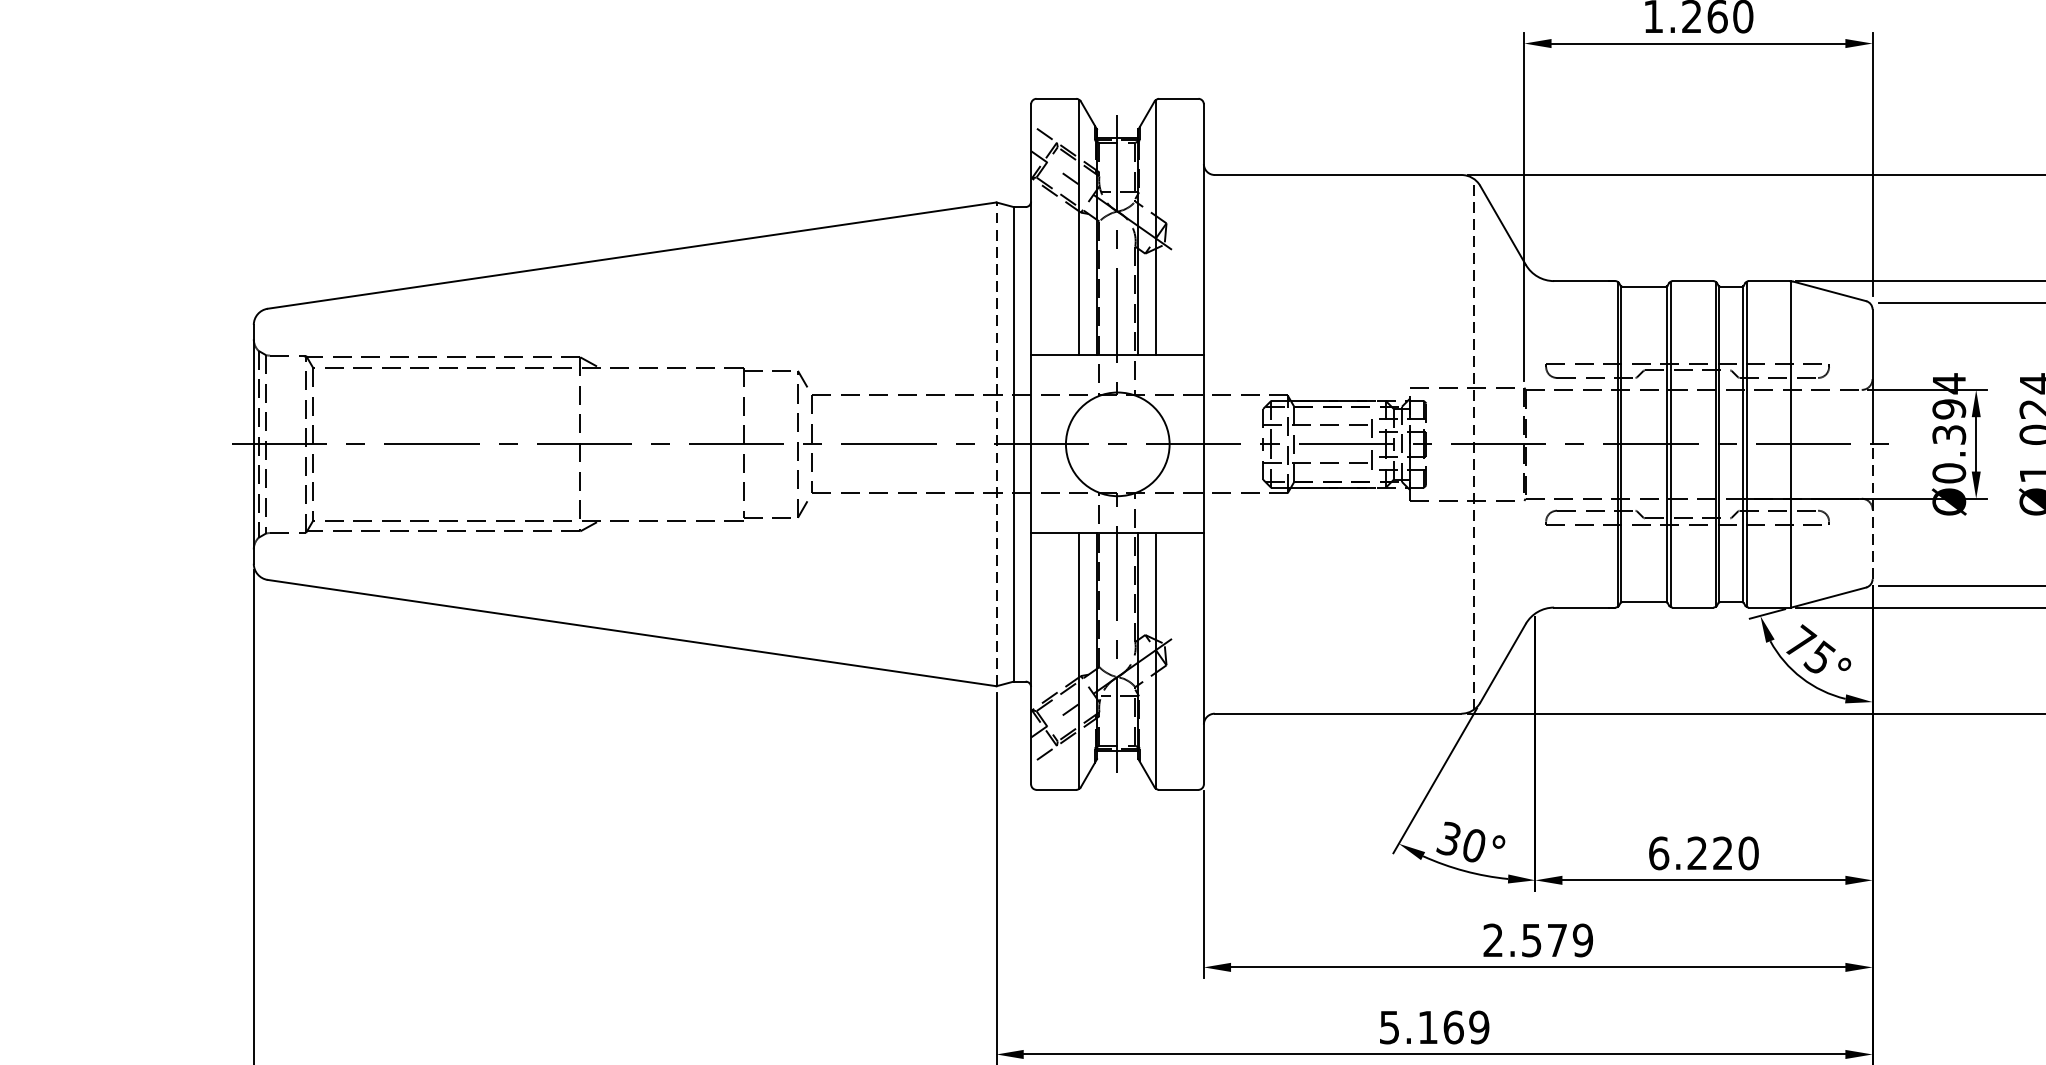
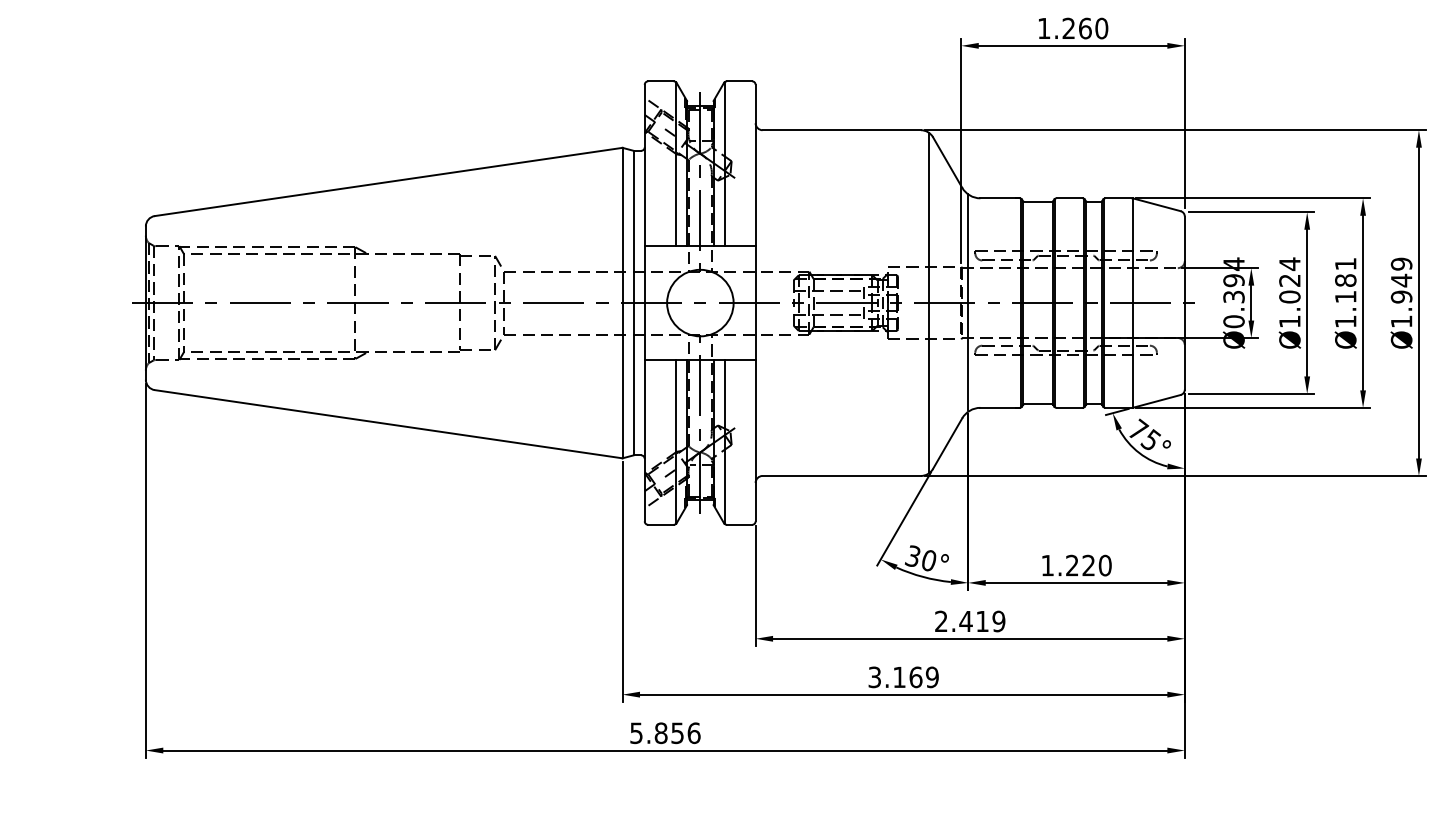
line: (1535, 441) -> (968, 301), added
line: (996, 443) -> (622, 302), dashed -> solid
line: (1473, 443) -> (928, 302), dashed -> solid
line: (1872, 510) -> (1184, 345), dashed -> solid
text: (1658, 853) -> (1047, 565), 6.220 -> 1.220
text: (1543, 940) -> (973, 621), 2.579 -> 2.419
text: (1389, 1026) -> (874, 676), 5.169 -> 3.169

